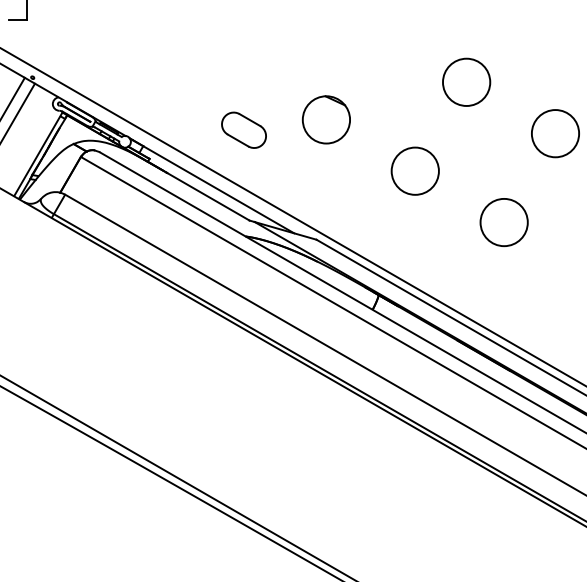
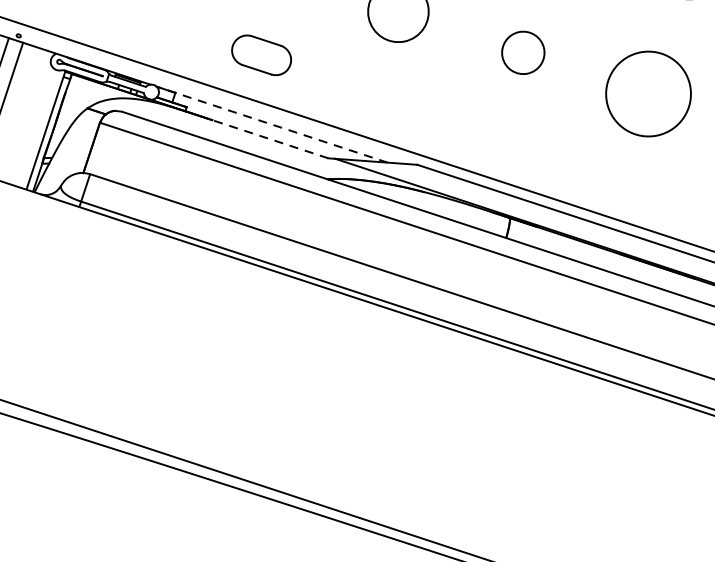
part: (243, 129) -> (260, 54), moved
circle: (414, 170) -> (522, 52), size x0.7
line: (212, 185) -> (272, 124), solid -> dashed
line: (208, 196) -> (270, 138), solid -> dashed
circle: (503, 222) -> (647, 94), size x1.4

